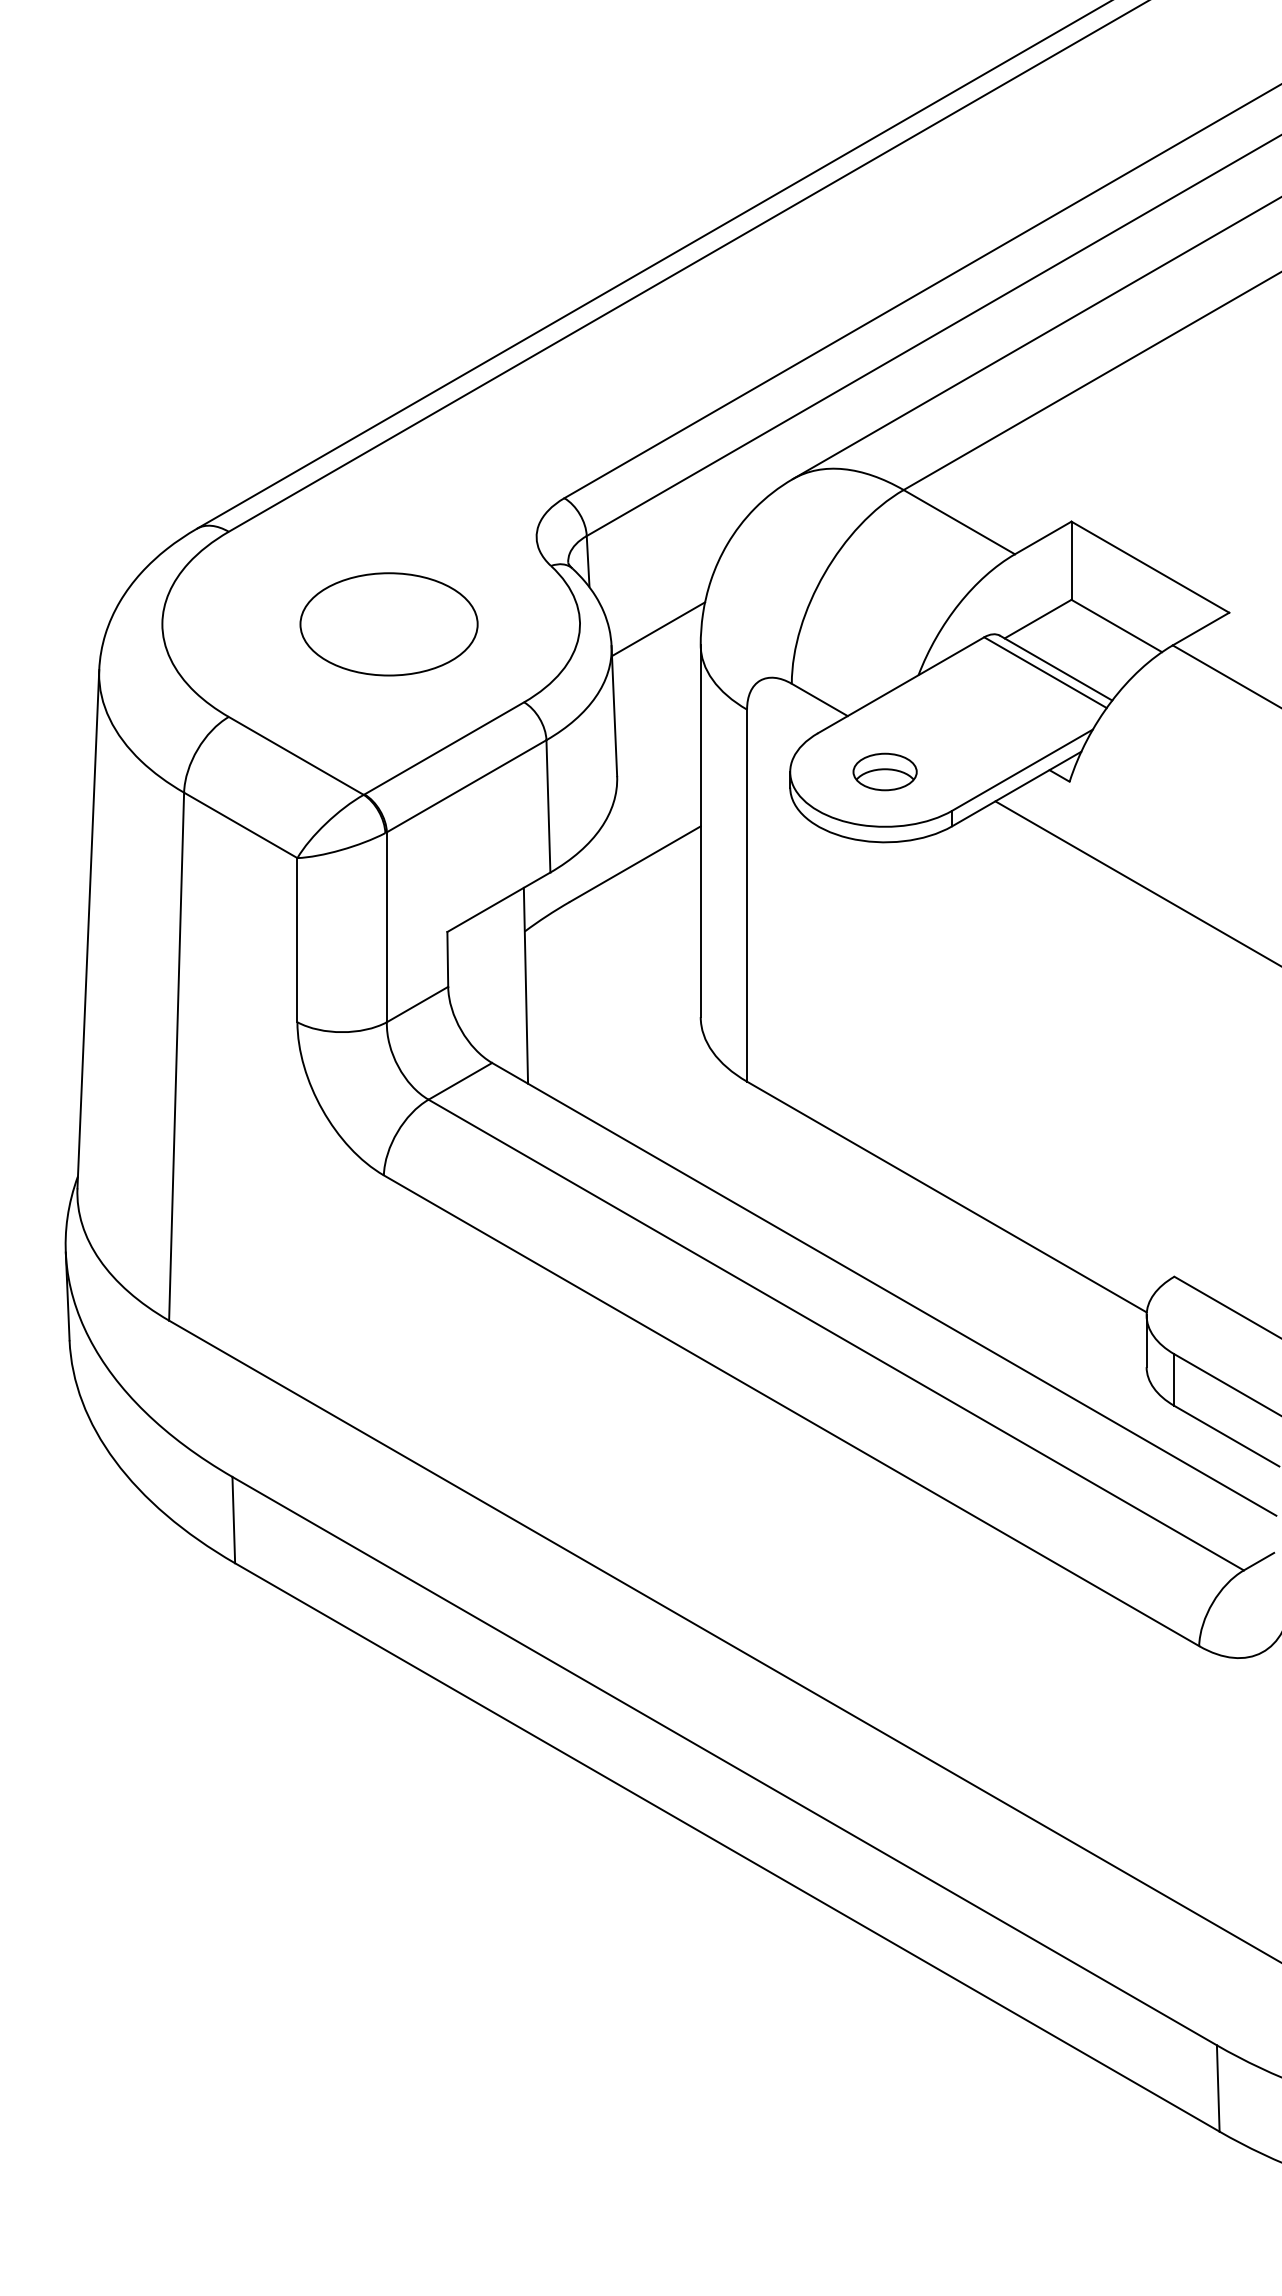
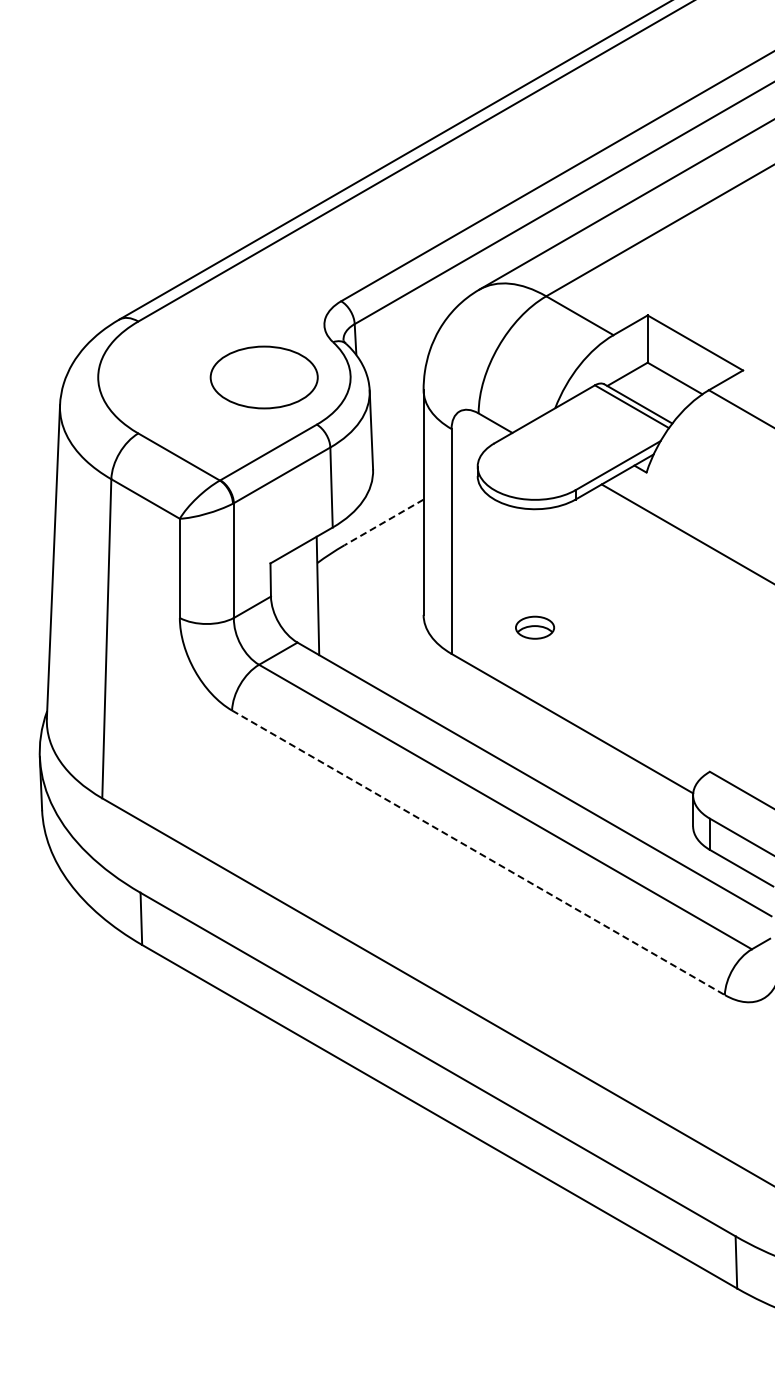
part: (387, 624) -> (263, 377), moved
line: (657, 629) -> (397, 380), removed
part: (885, 771) -> (535, 627), moved
line: (636, 864) -> (384, 522), solid -> dashed
line: (791, 1410) -> (478, 852), solid -> dashed

